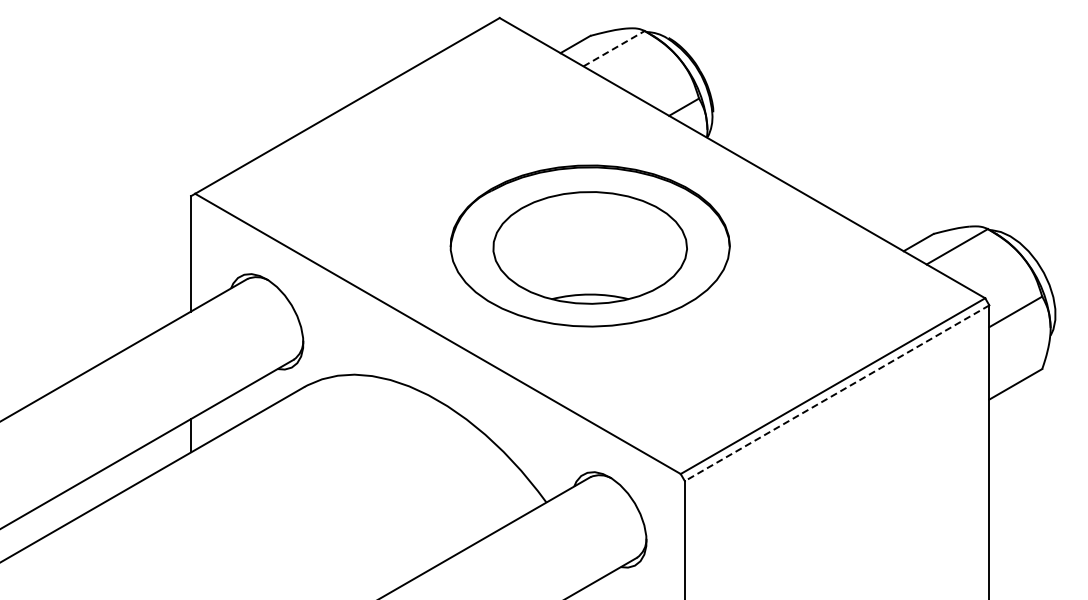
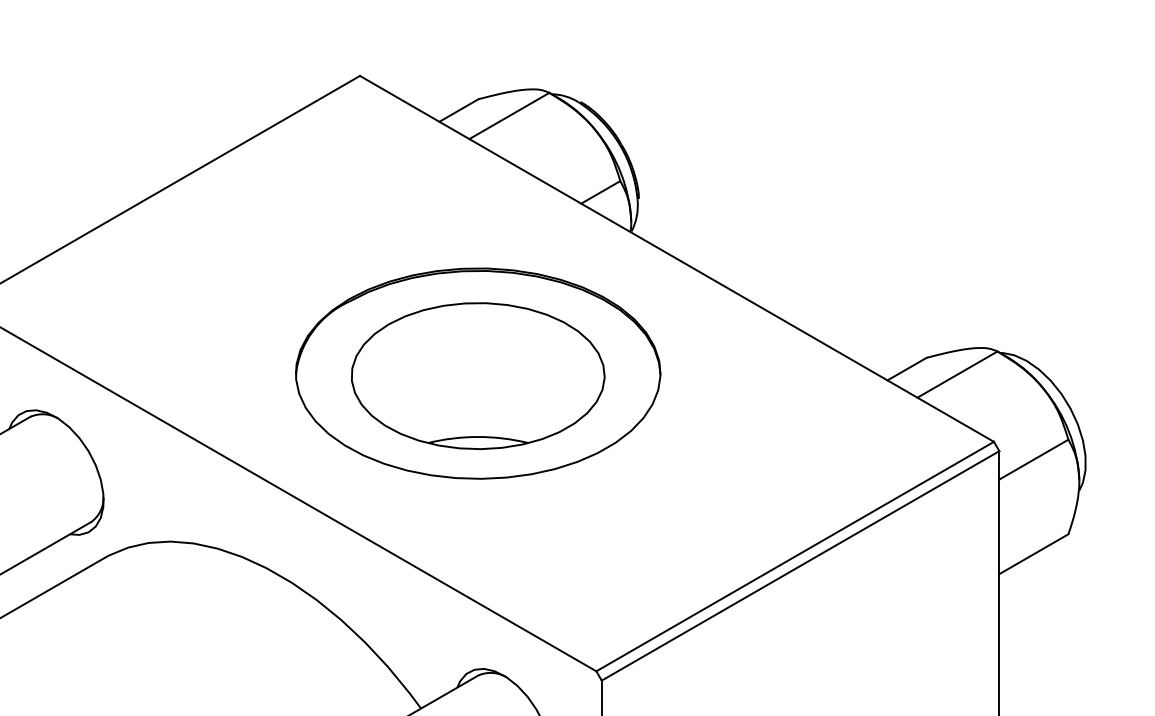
line: (614, 48) -> (509, 115), dashed -> solid
line: (837, 393) -> (801, 566), dashed -> solid

